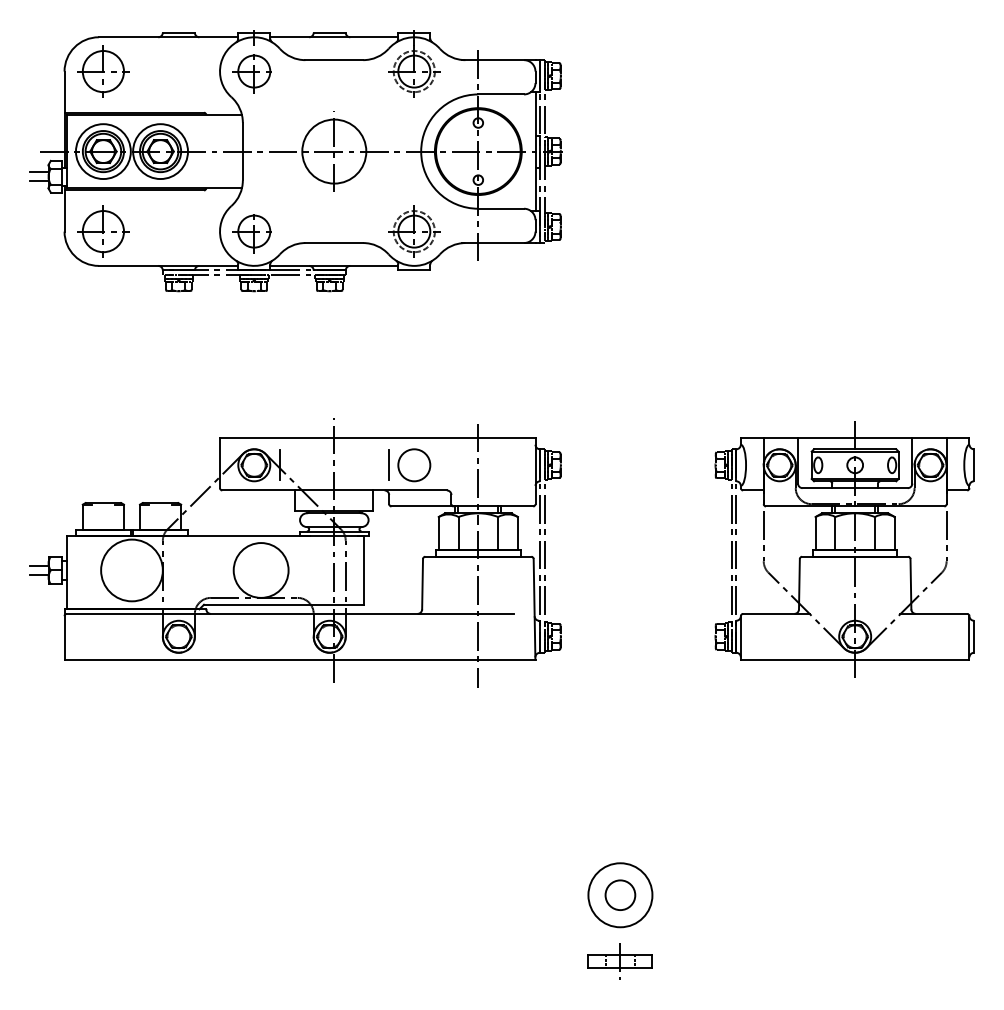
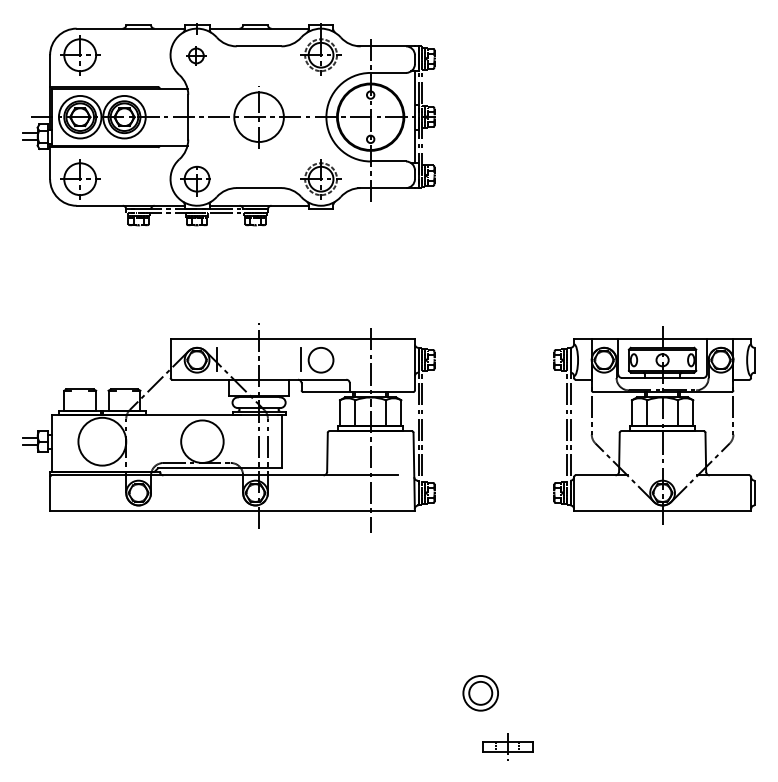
part: (251, 73) -> (194, 56), size x0.6
circle: (620, 895) -> (480, 693), size x0.7
part: (619, 961) -> (507, 746), moved

